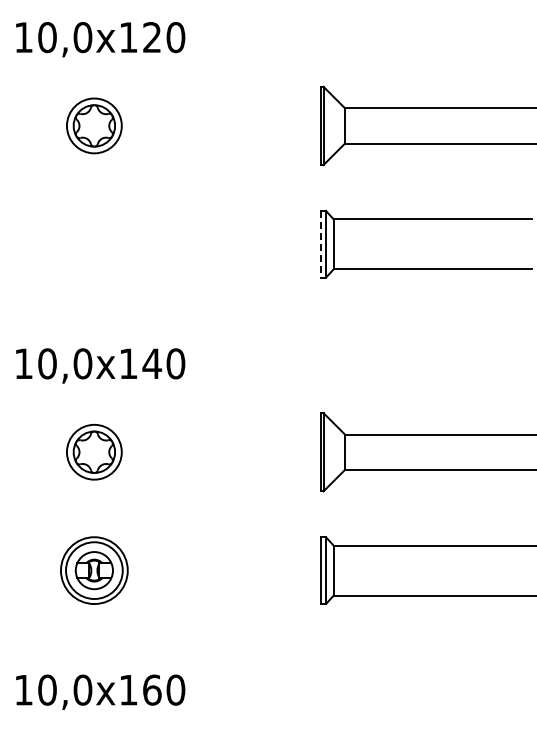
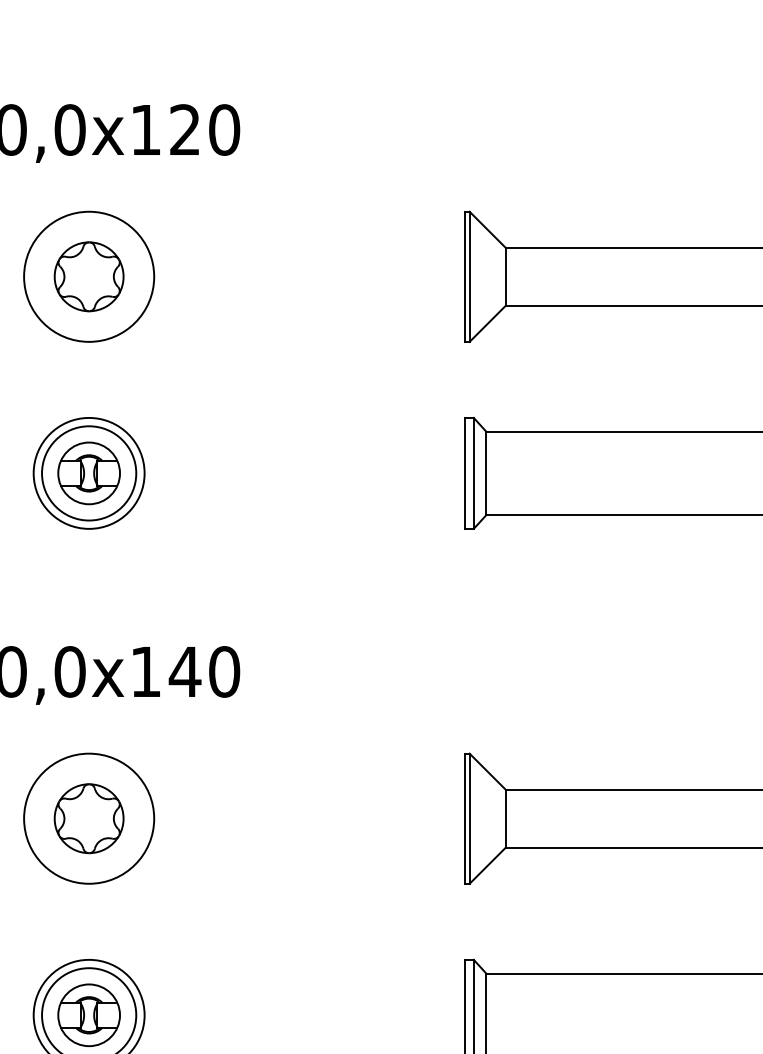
circle: (94, 125) -> (89, 276), size x1.43
part: (94, 244) -> (89, 473), added
line: (321, 244) -> (466, 473), dashed -> solid
circle: (94, 452) -> (89, 819), size x1.43

